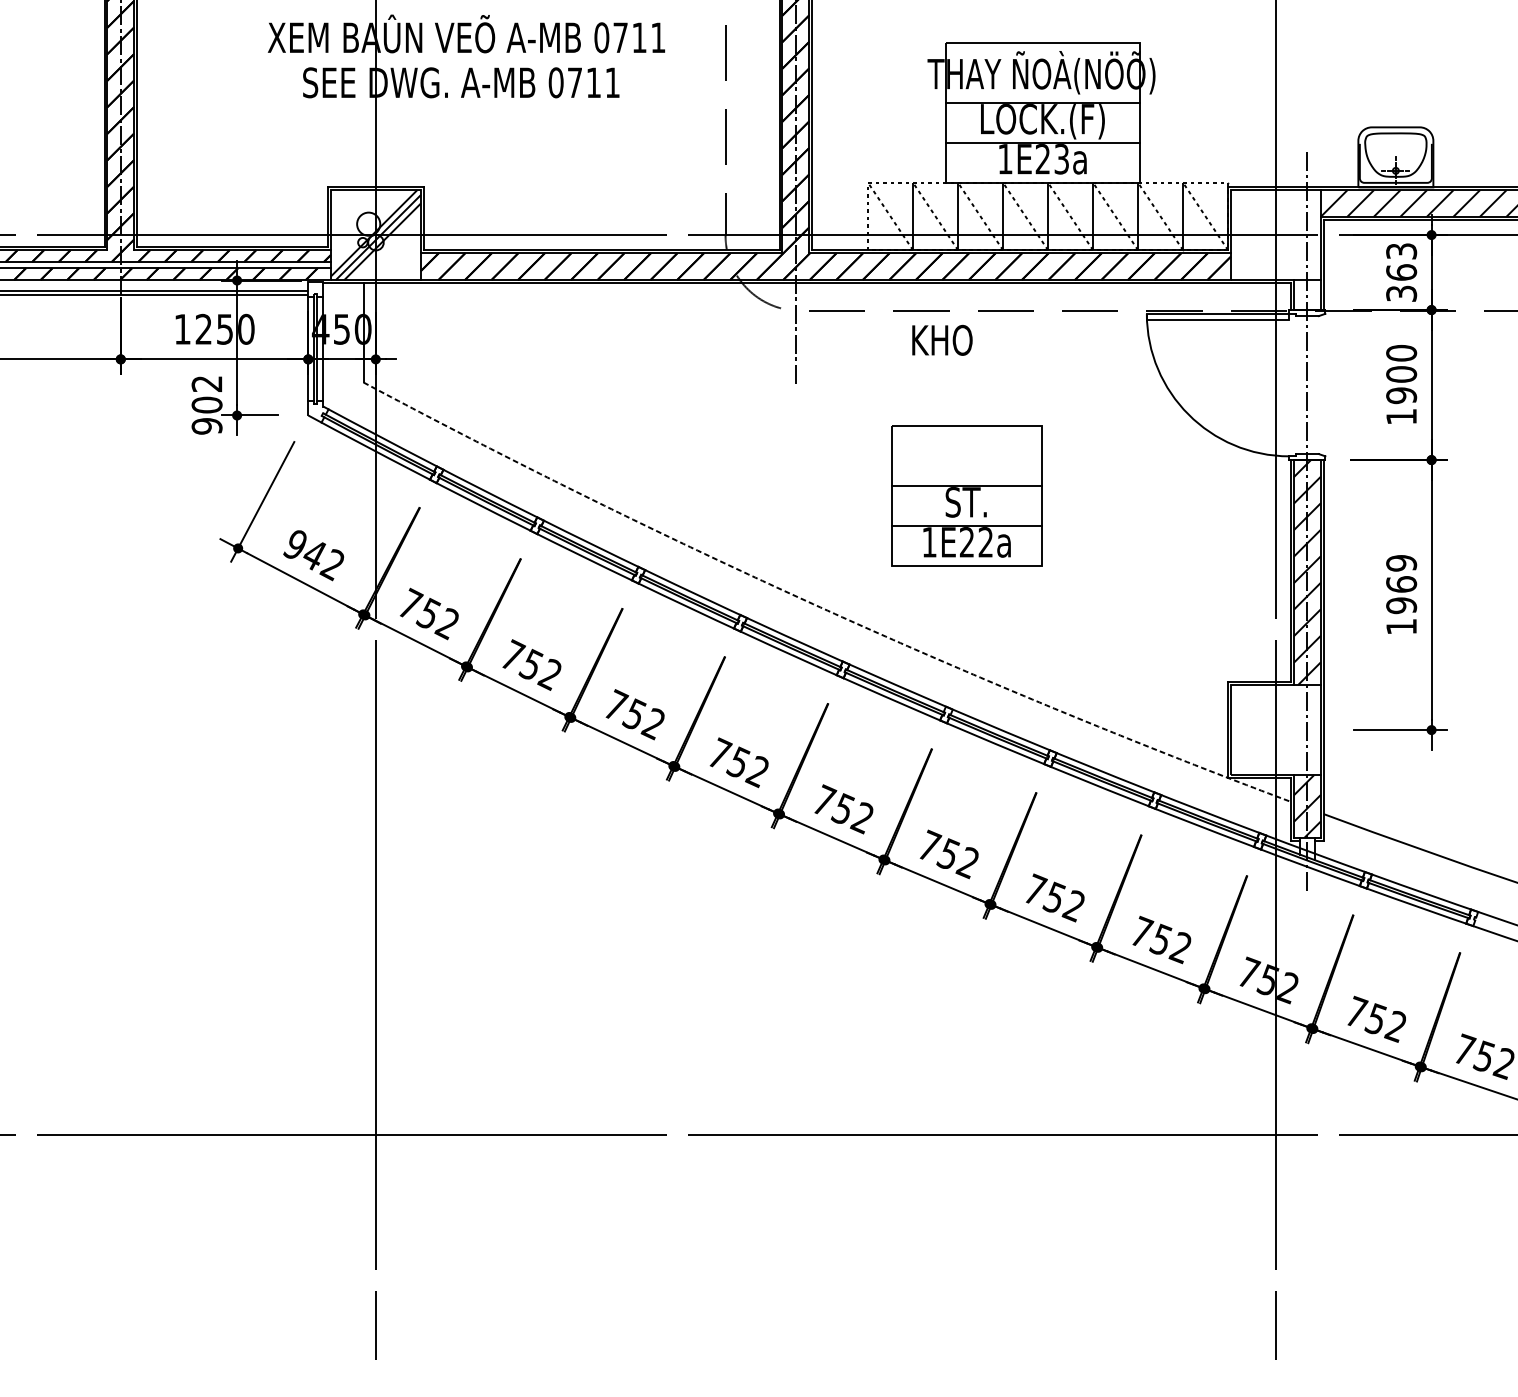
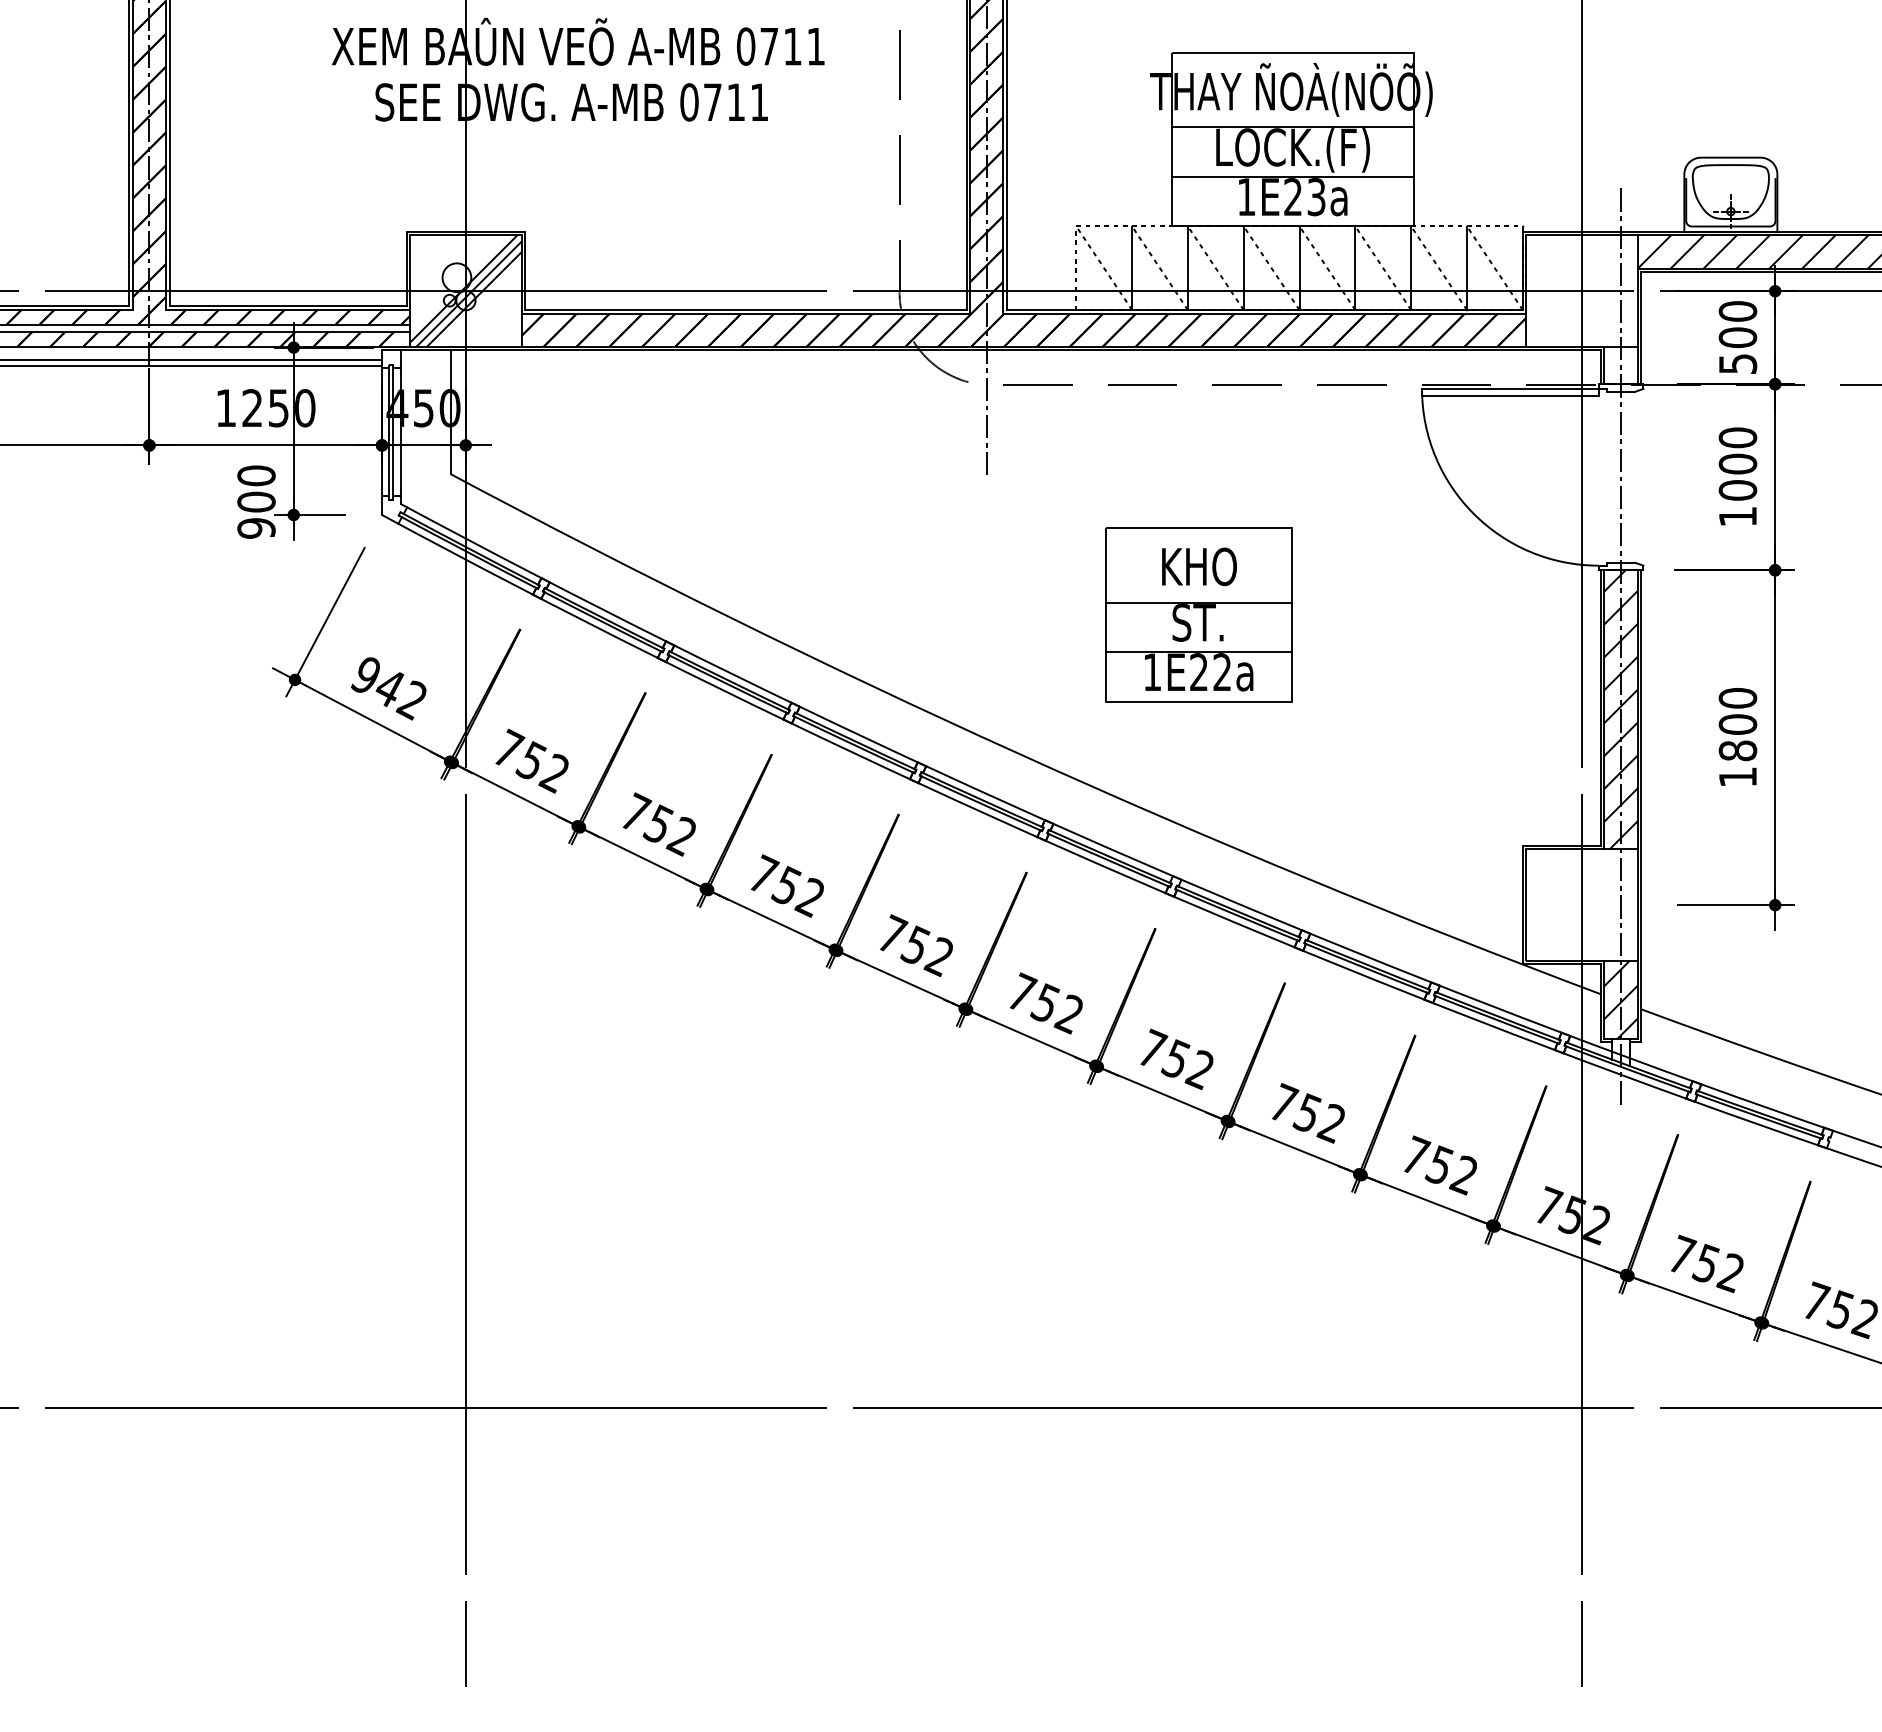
text: (1401, 272) -> (1737, 337), 363 -> 500
text: (942, 340) -> (1199, 566), moved
text: (207, 383) -> (256, 475), 902 -> 900
text: (1401, 395) -> (1737, 490), 1900 -> 1000
text: (1401, 584) -> (1737, 724), 1969 -> 1800
arc: (820, 607) -> (1017, 753), dashed -> solid

